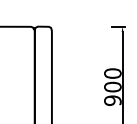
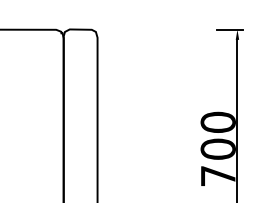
text: (112, 100) -> (217, 175), 900 -> 700

